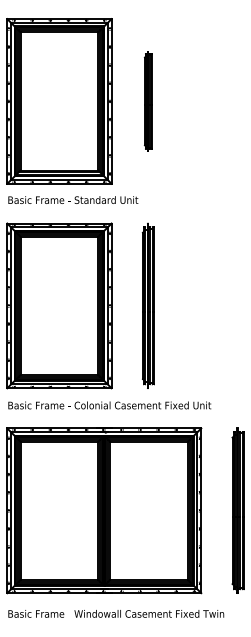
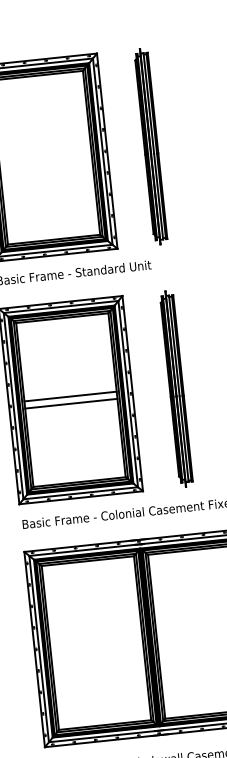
part: (147, 101) -> (149, 146), size x1.67
line: (59, 302) -> (70, 396), added
line: (59, 308) -> (71, 403), added

